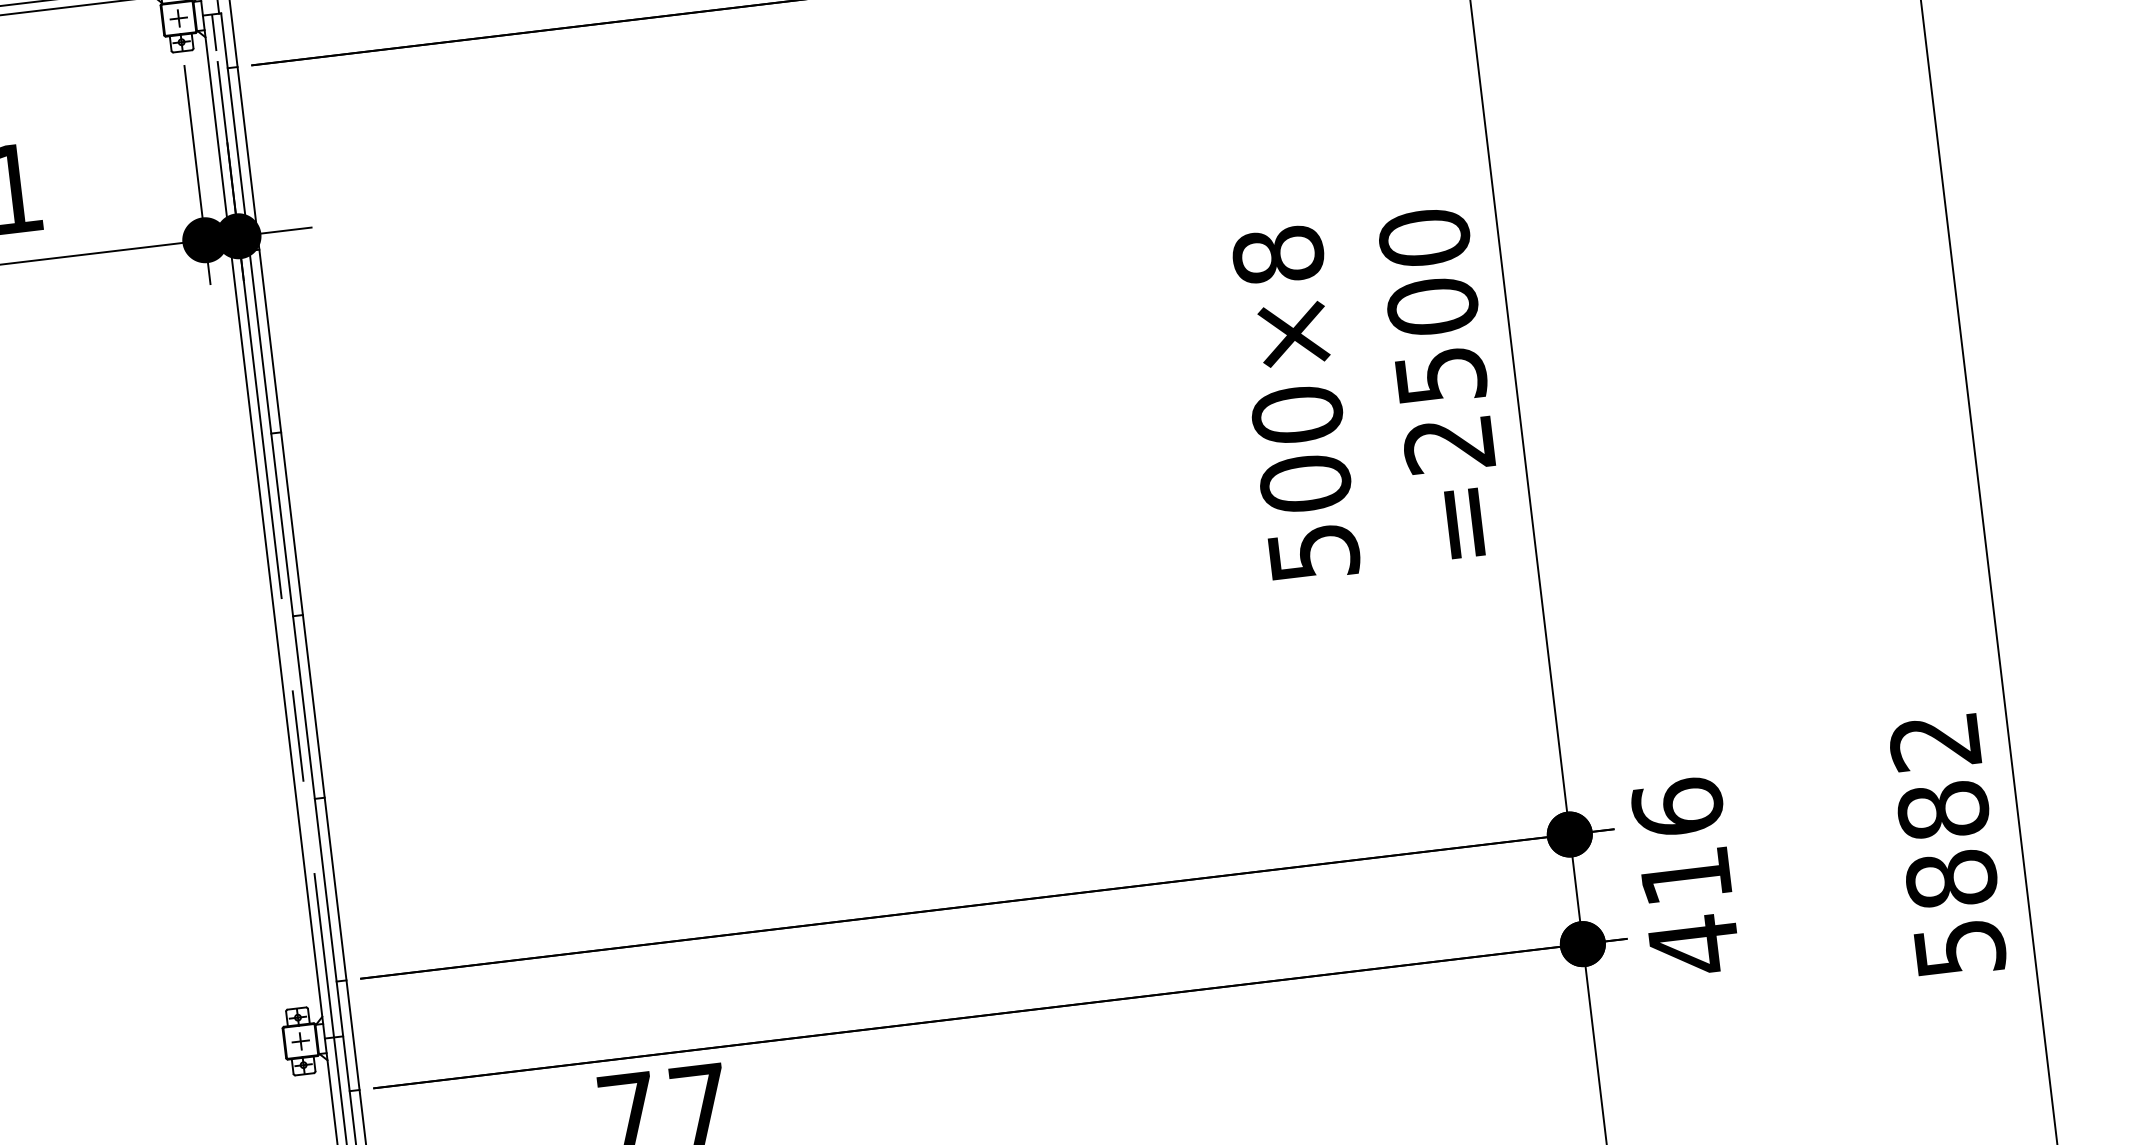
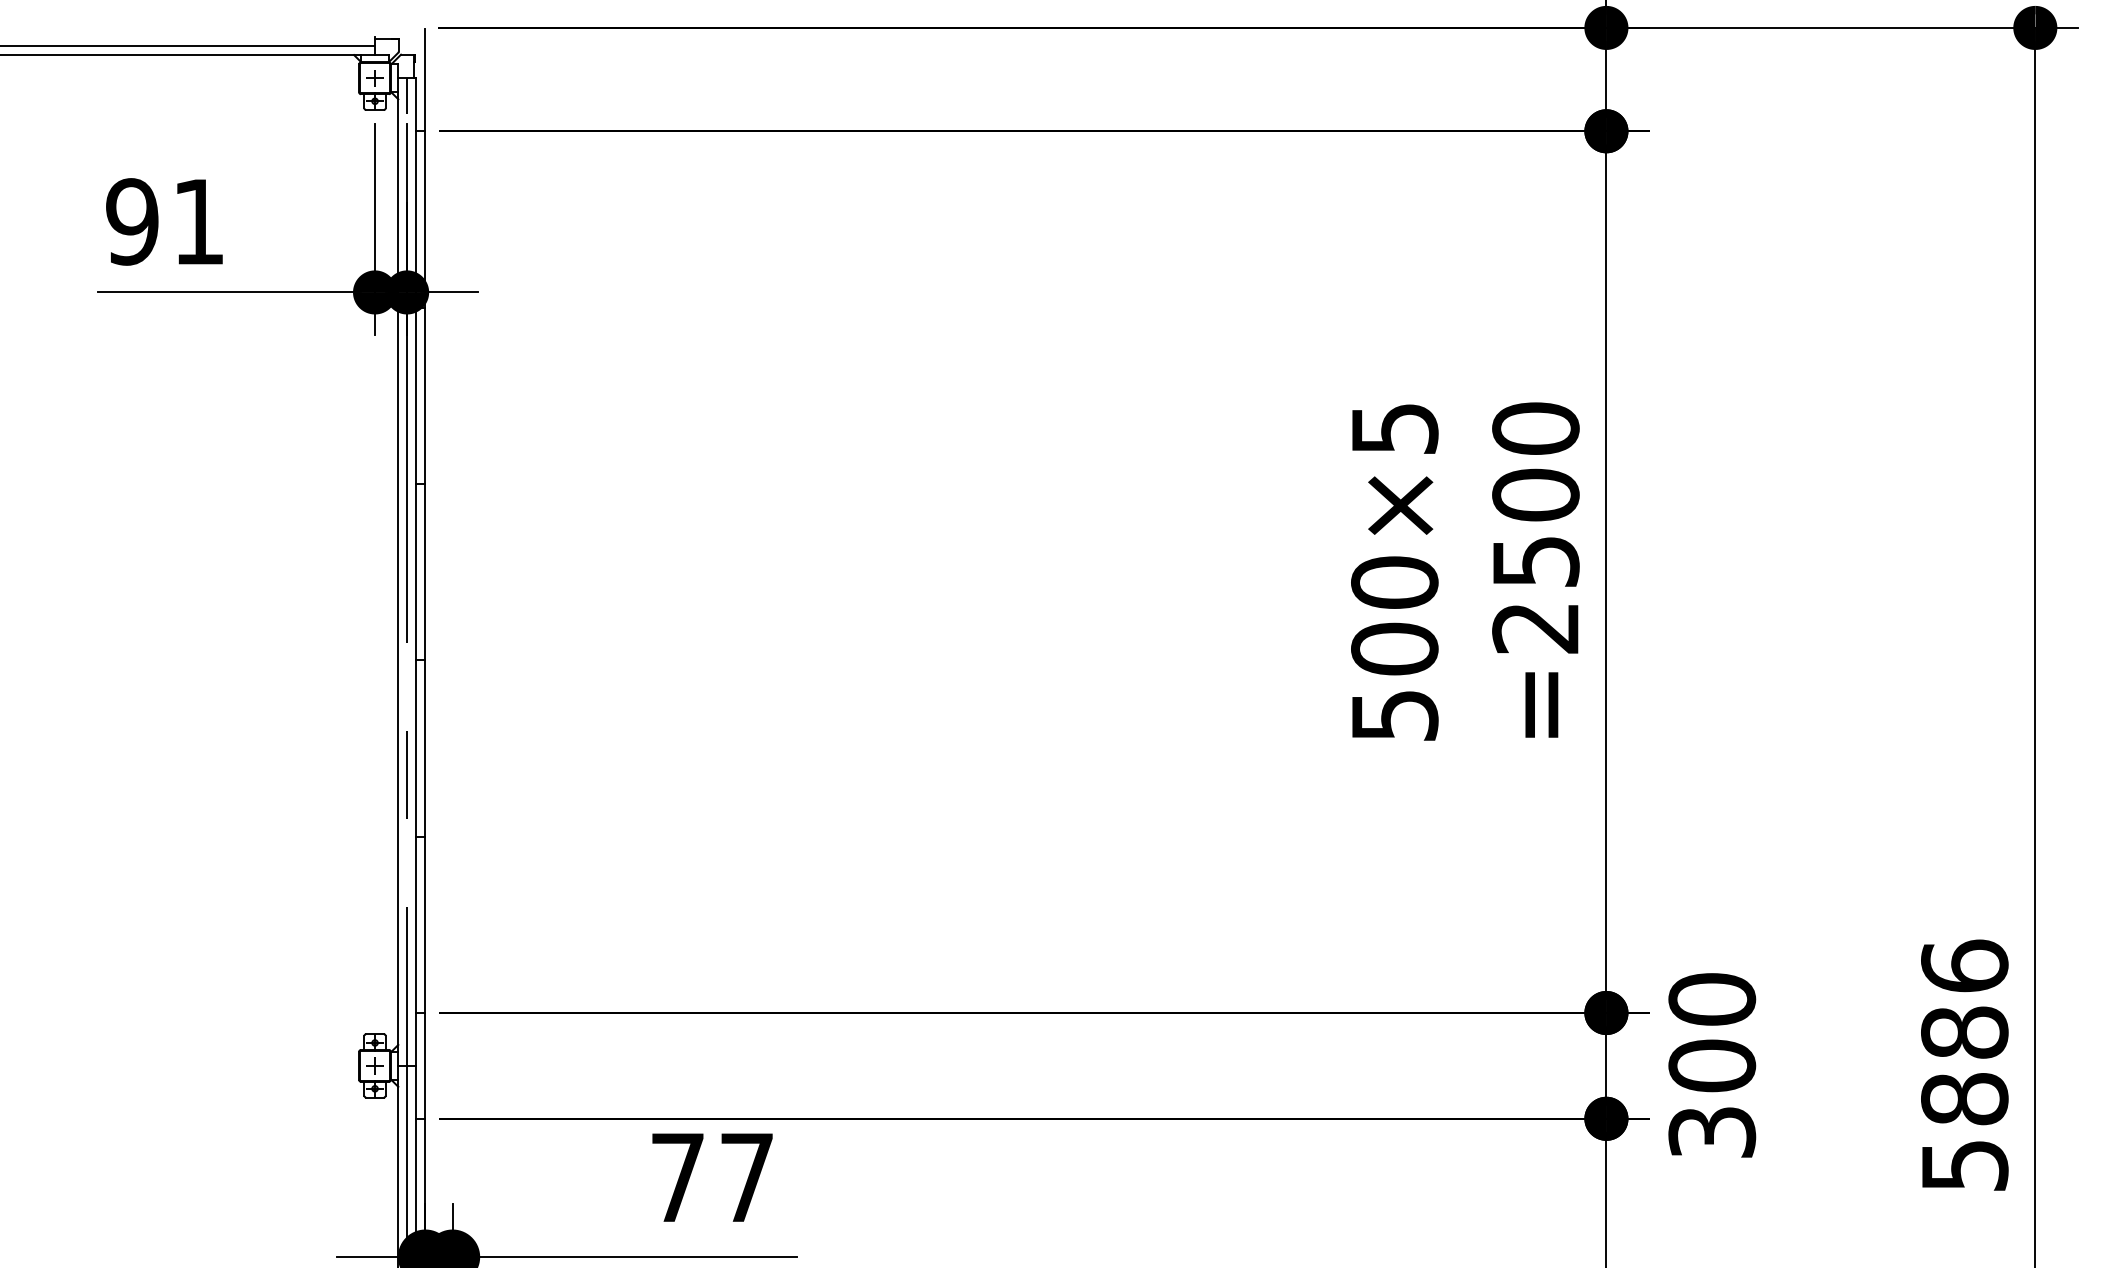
text: (1278, 255) -> (1394, 428), 500×8 -> 500×5
text: (1934, 741) -> (1964, 965), 5882 -> 5886
text: (1686, 876) -> (1712, 1066), 416 -> 300

